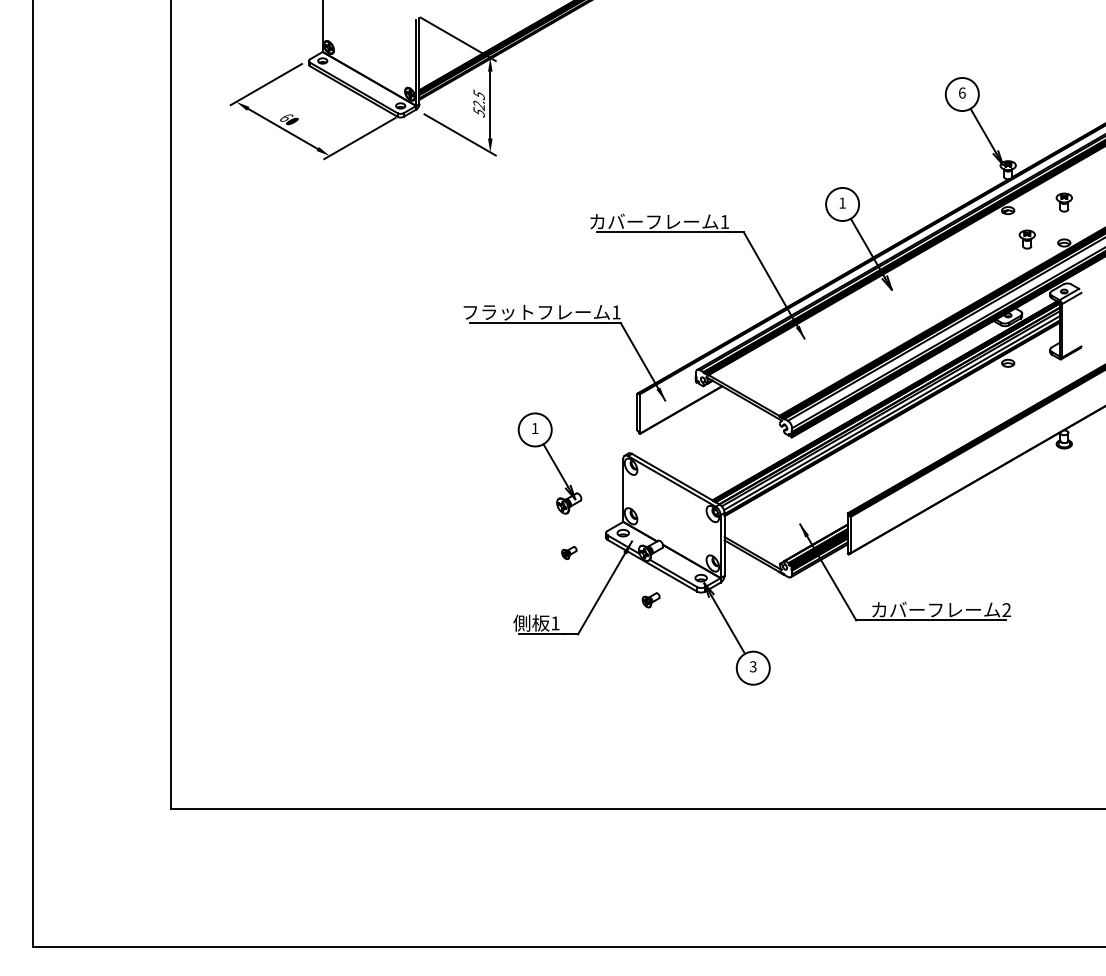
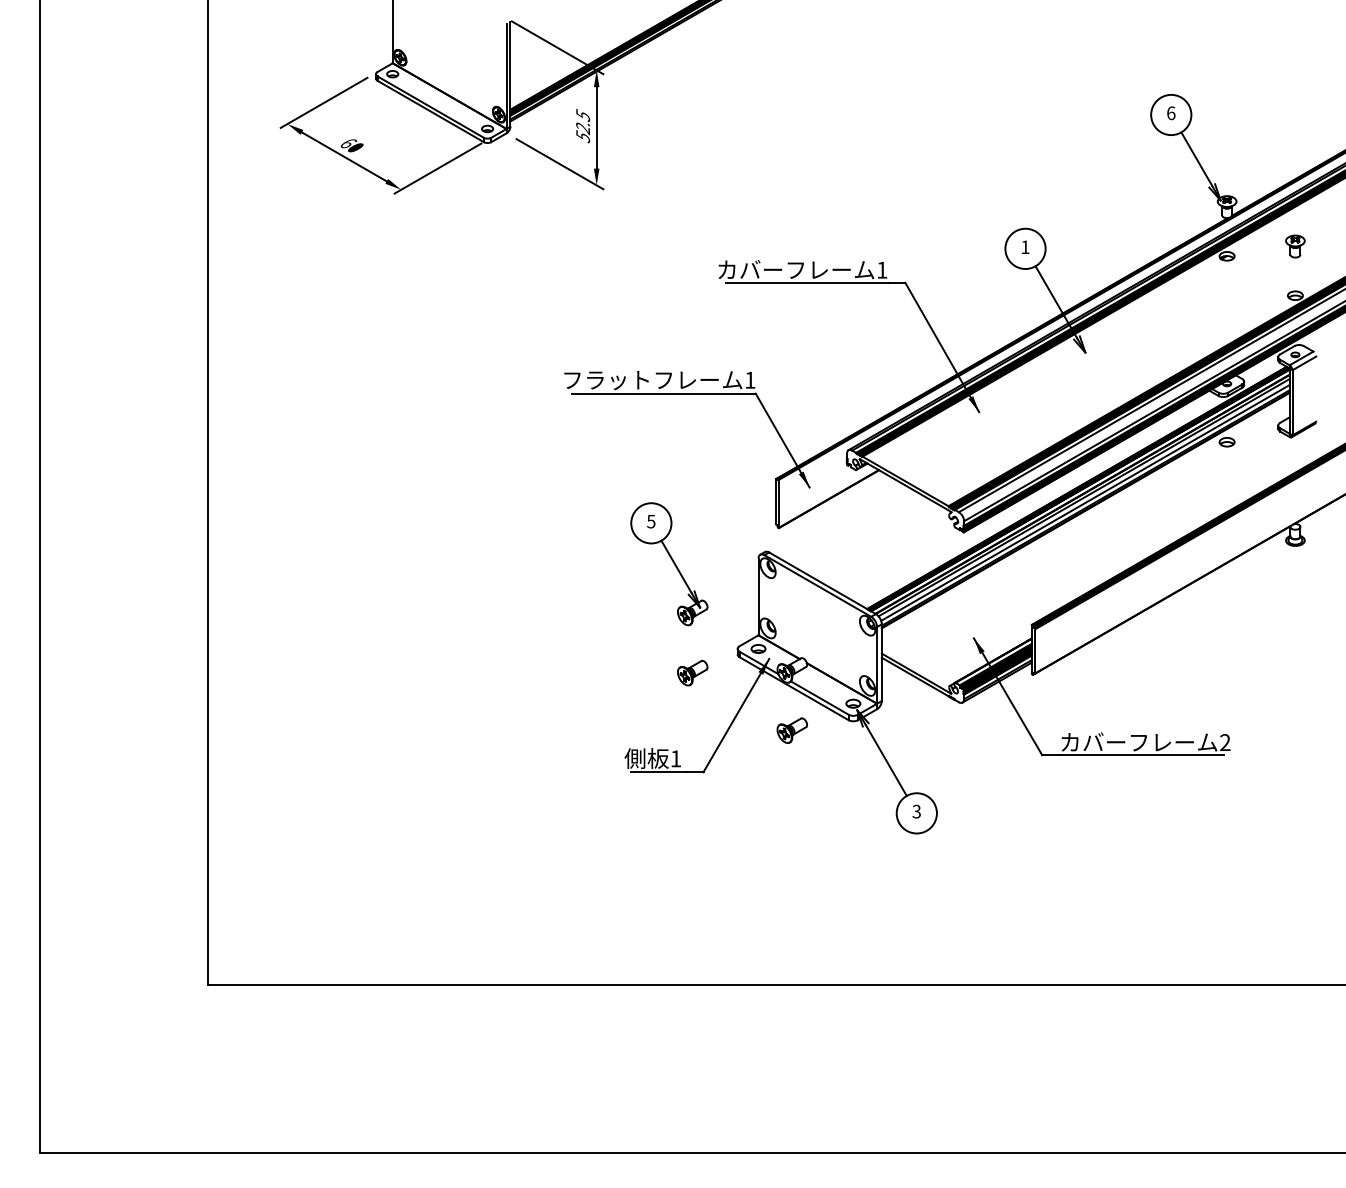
part: (1026, 239) -> (1249, 291), removed
text: (534, 428) -> (650, 521), 1 -> 5
part: (569, 552) -> (693, 672), size x1.67
part: (651, 600) -> (792, 730), size x1.43

